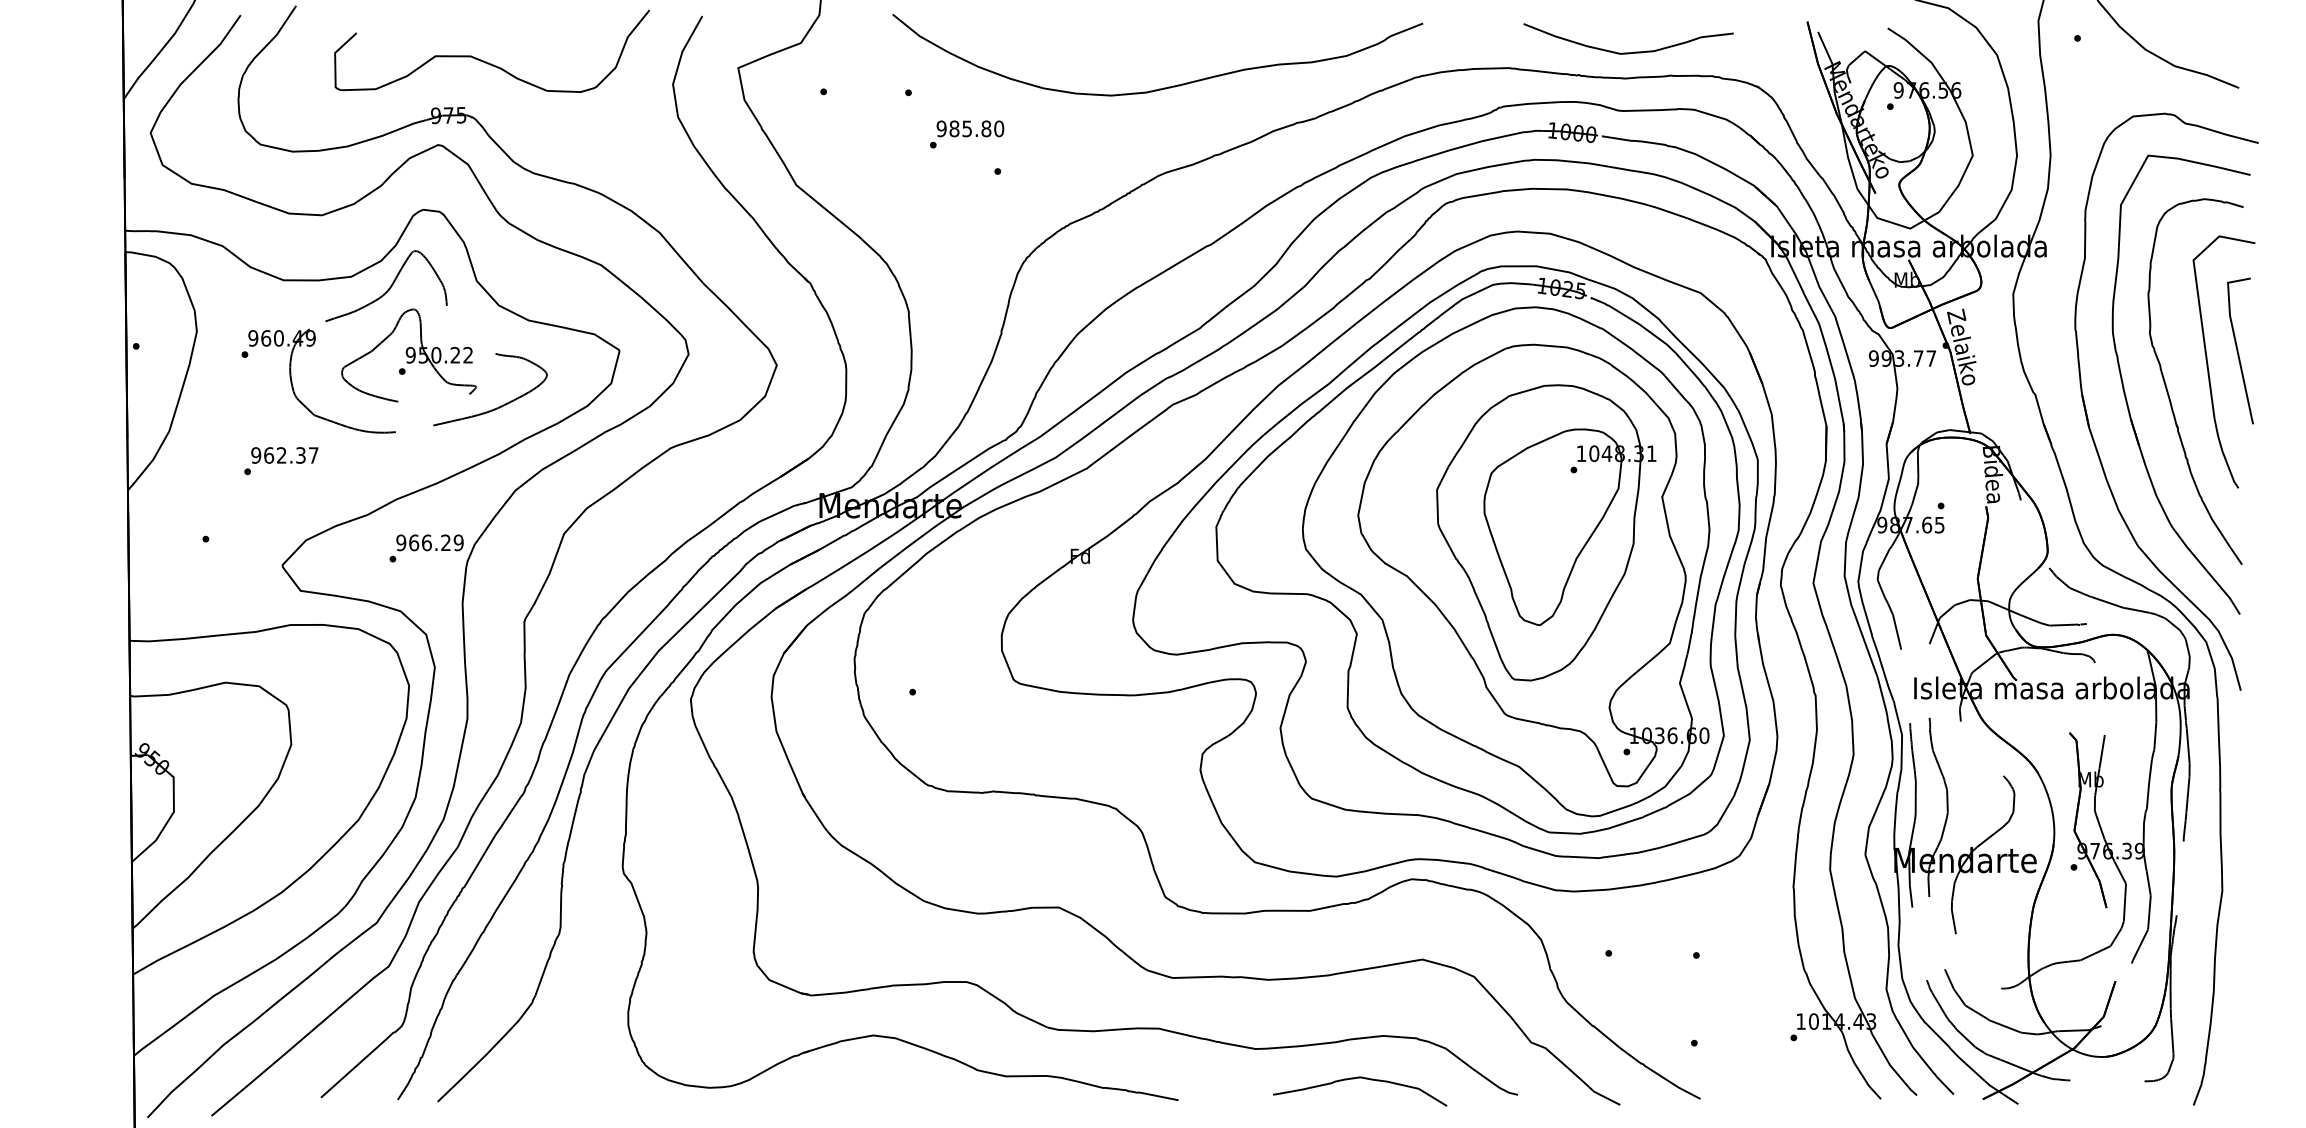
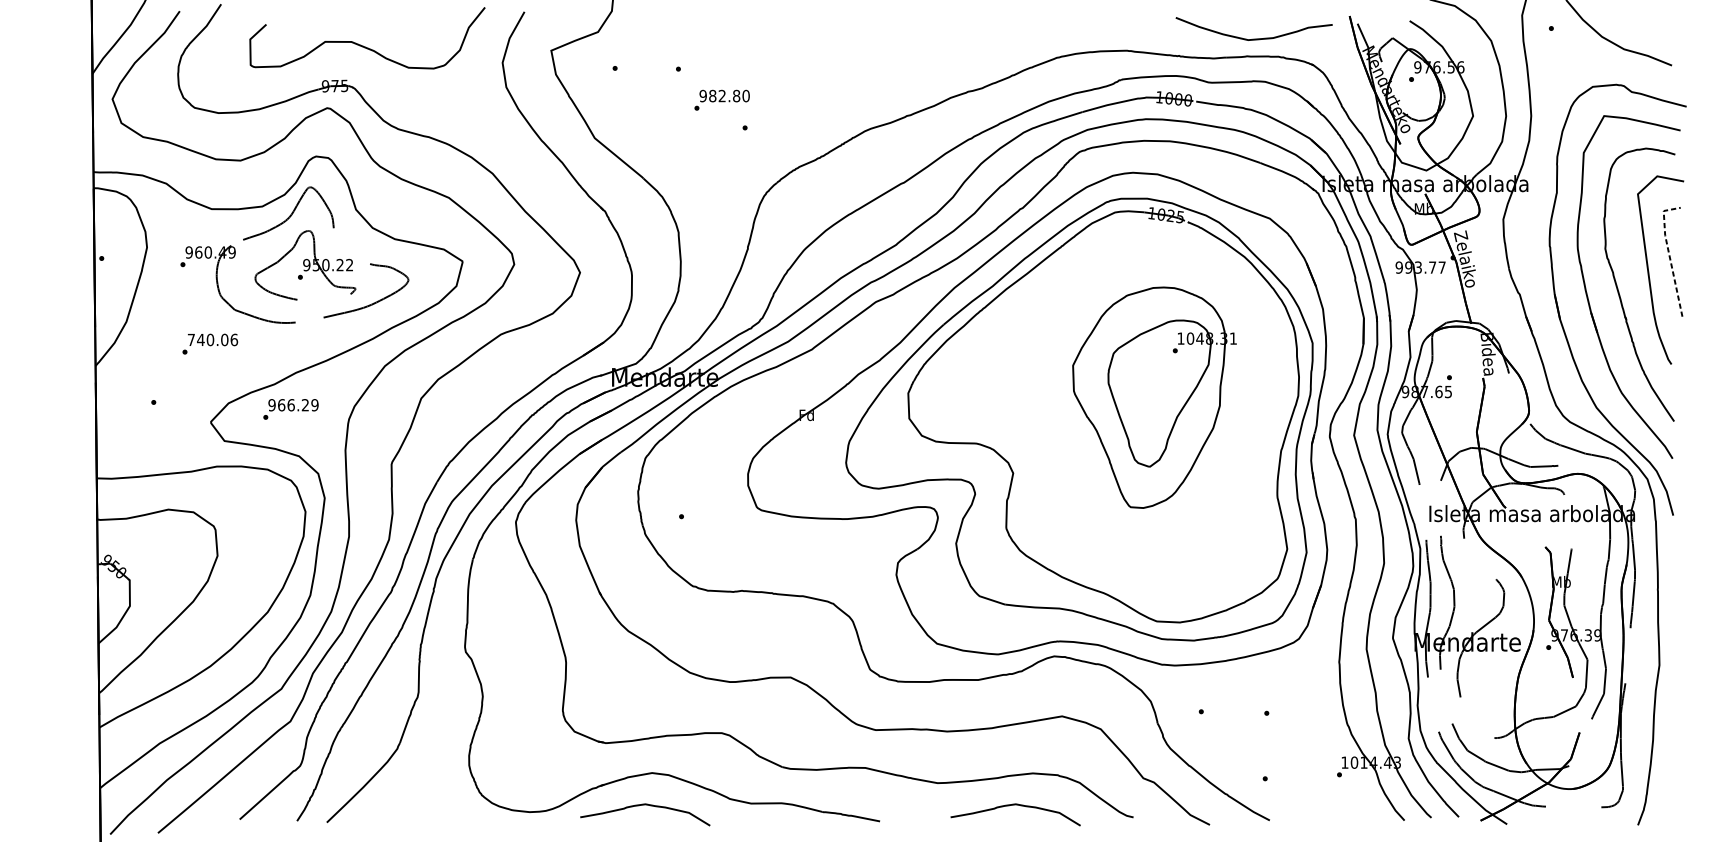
curve: (1628, 52) -> (1254, 39), moved
curve: (1163, 87) -> (868, 65), removed
text: (966, 128) -> (721, 95), 985.80 -> 982.80
line: (2235, 340) -> (1669, 254), solid -> dashed
text: (284, 455) -> (212, 339), 962.37 -> 740.06
text: (426, 548) -> (290, 409), moved
part: (1506, 561) -> (1124, 419), removed
curve: (864, 1078) -> (645, 805), added

